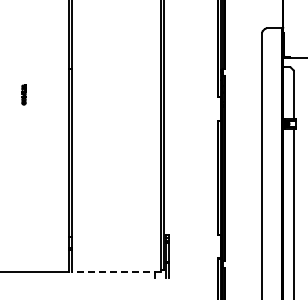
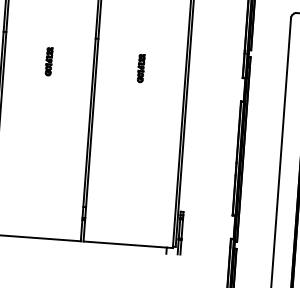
part: (23, 94) -> (48, 61), size x1.43
part: (115, 94) -> (140, 67), added
line: (116, 271) -> (128, 244), dashed -> solid

